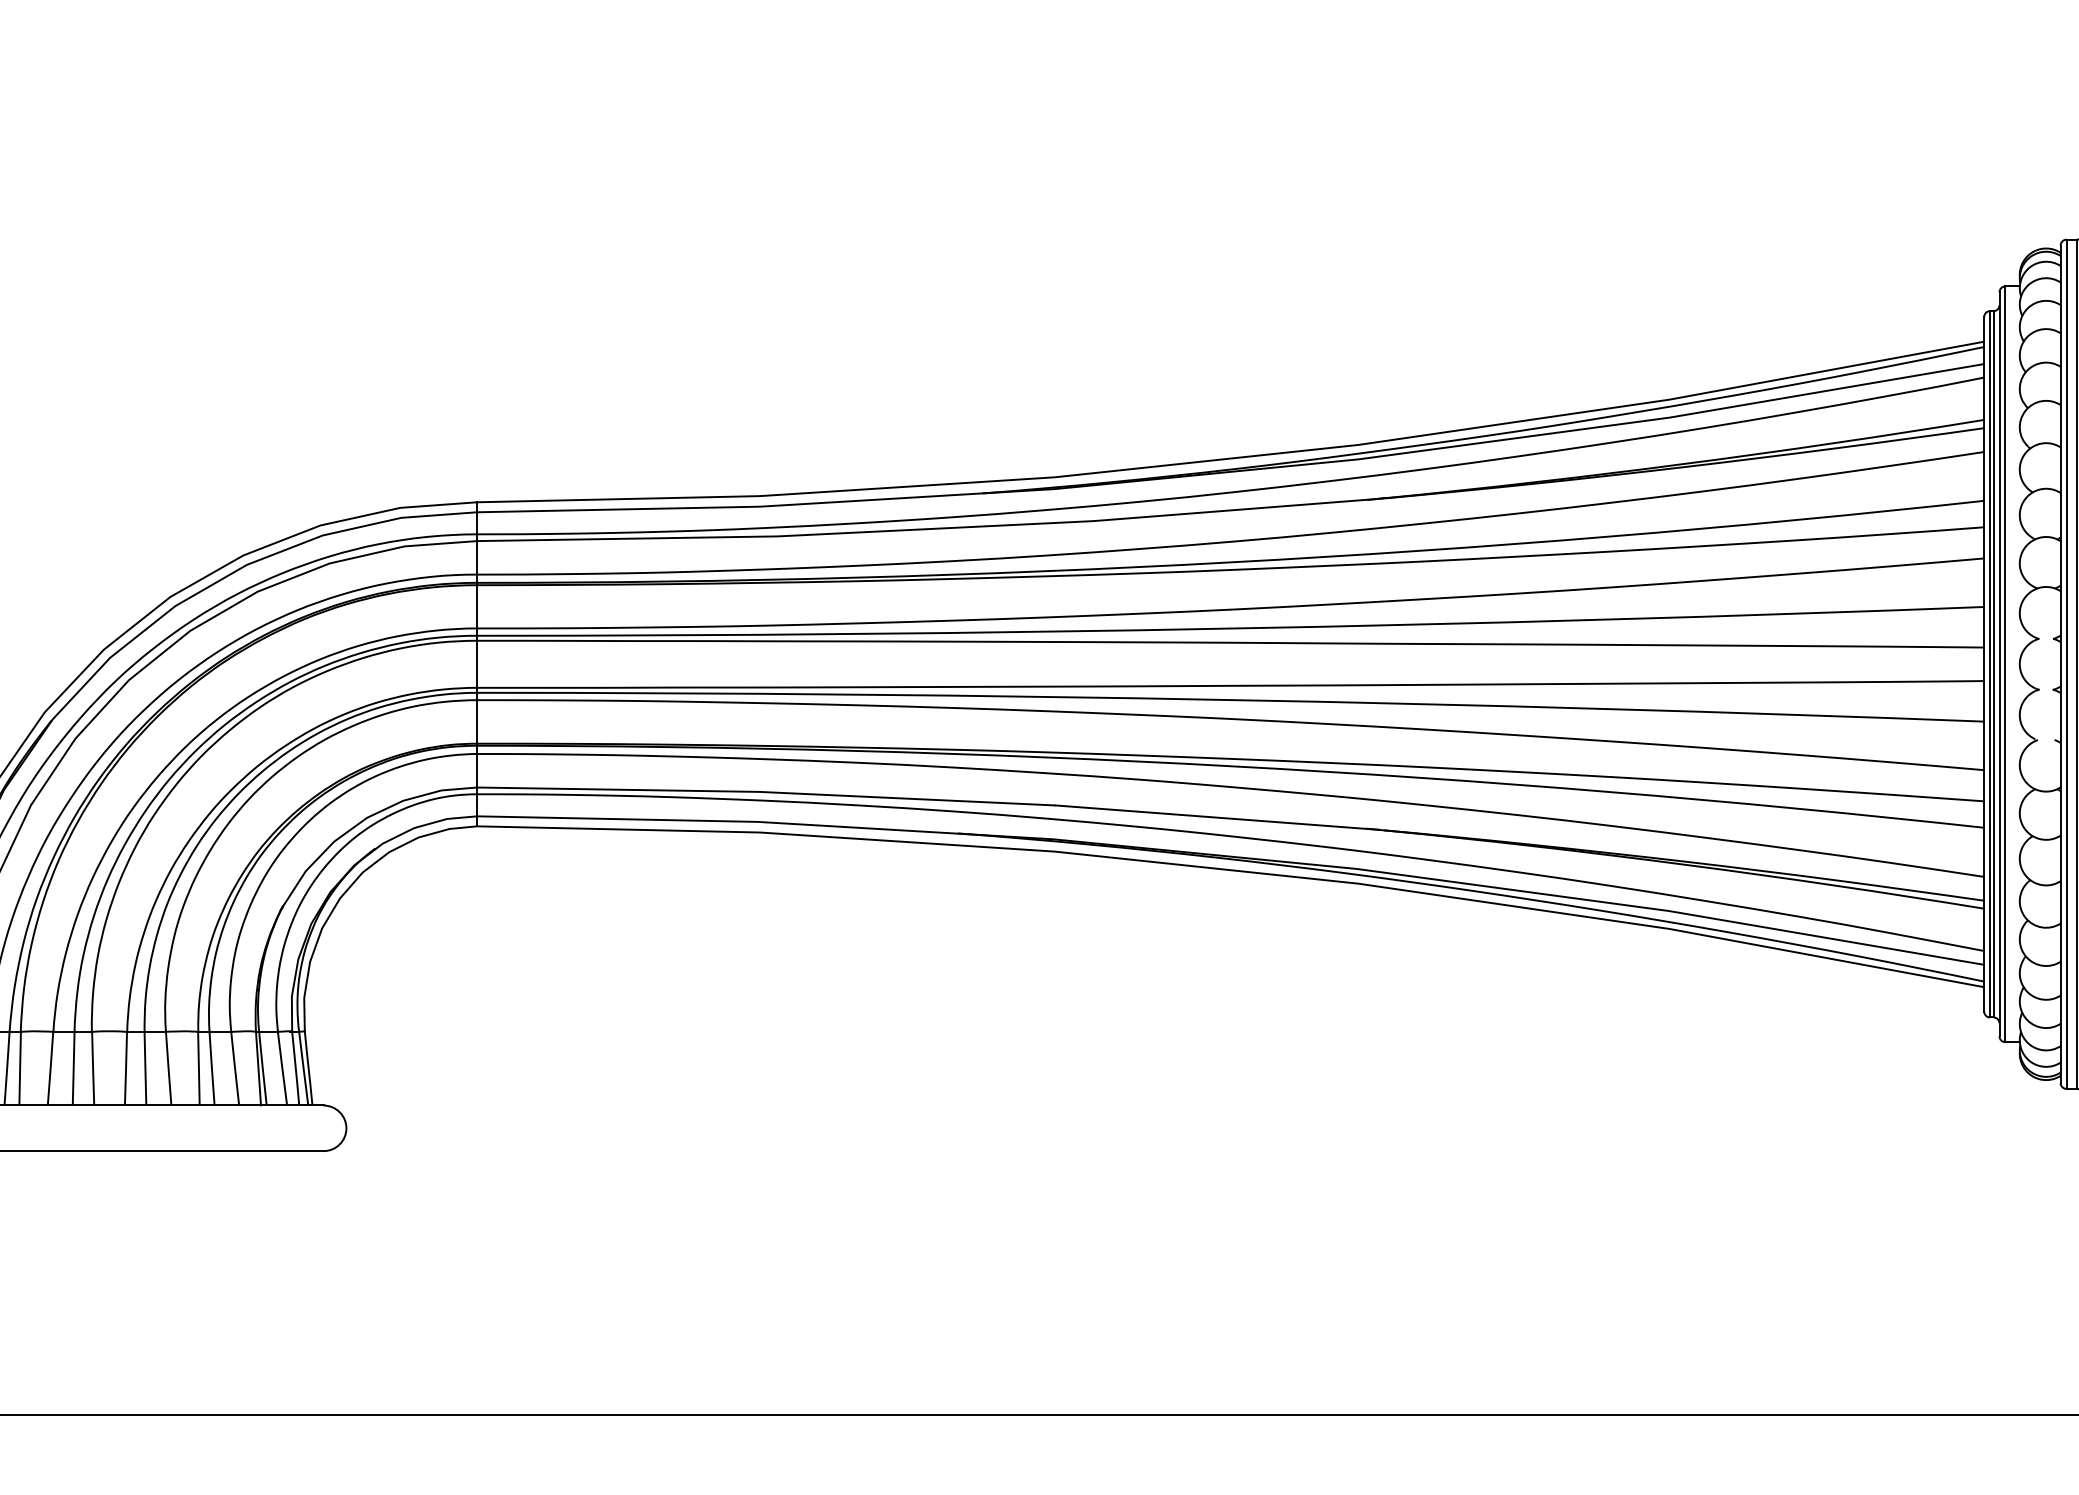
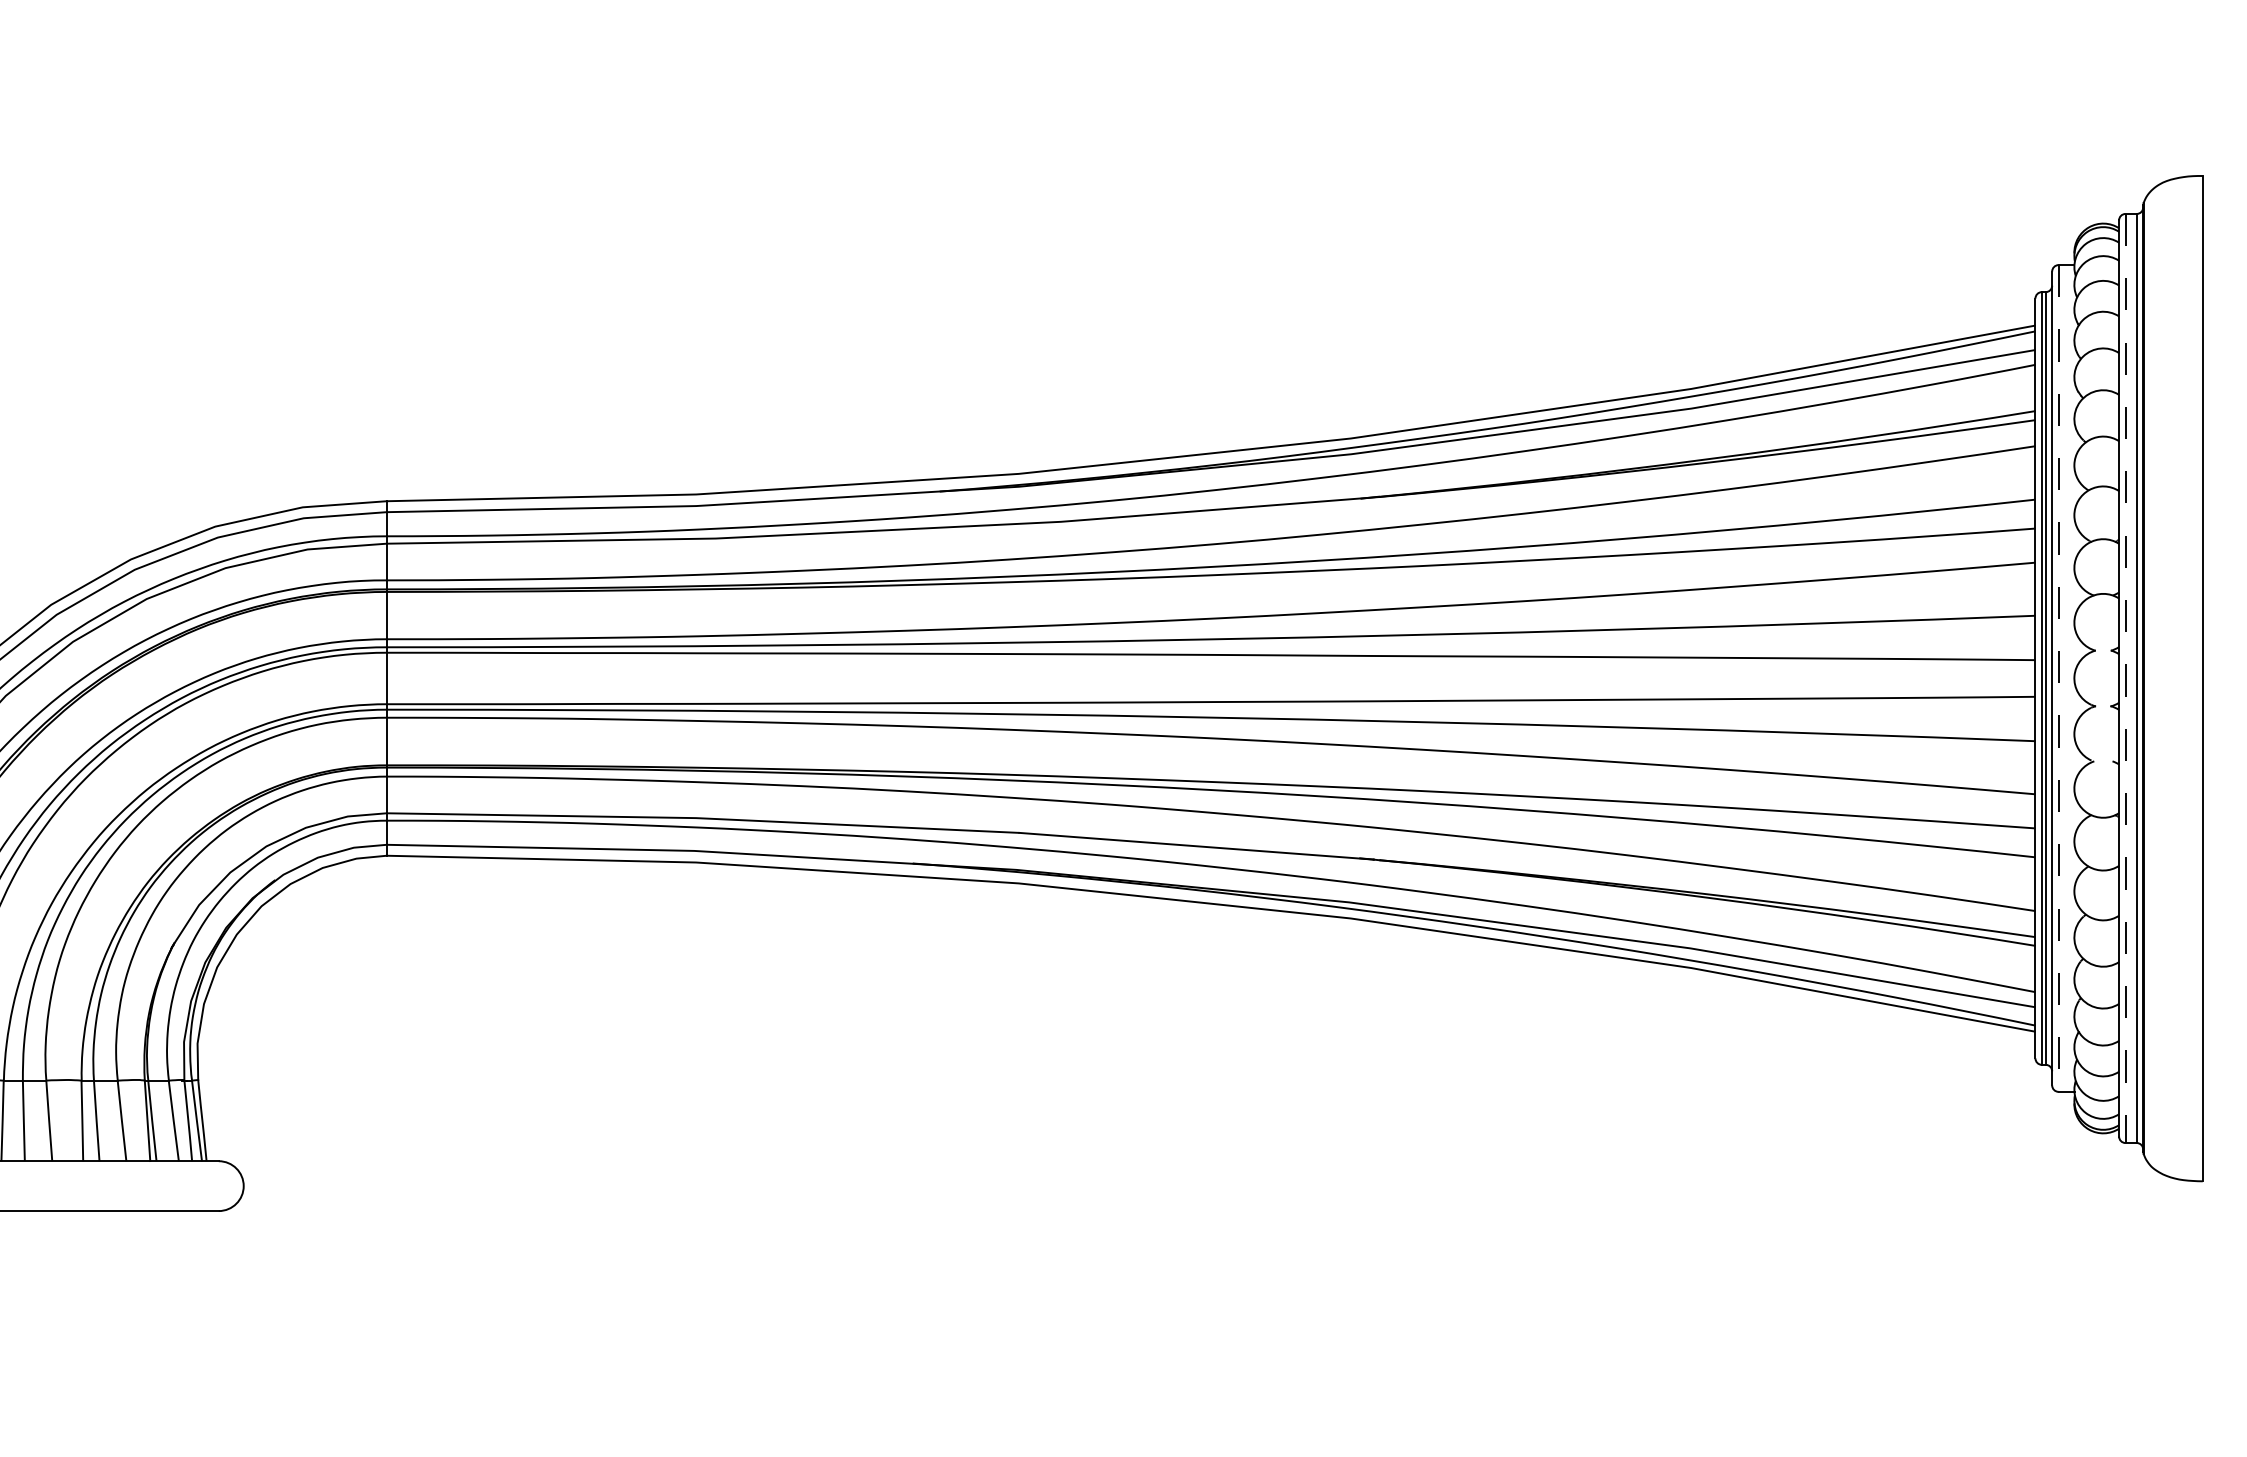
line: (2005, 664) -> (2058, 678), solid -> dashed
line: (2066, 664) -> (2125, 678), solid -> dashed

